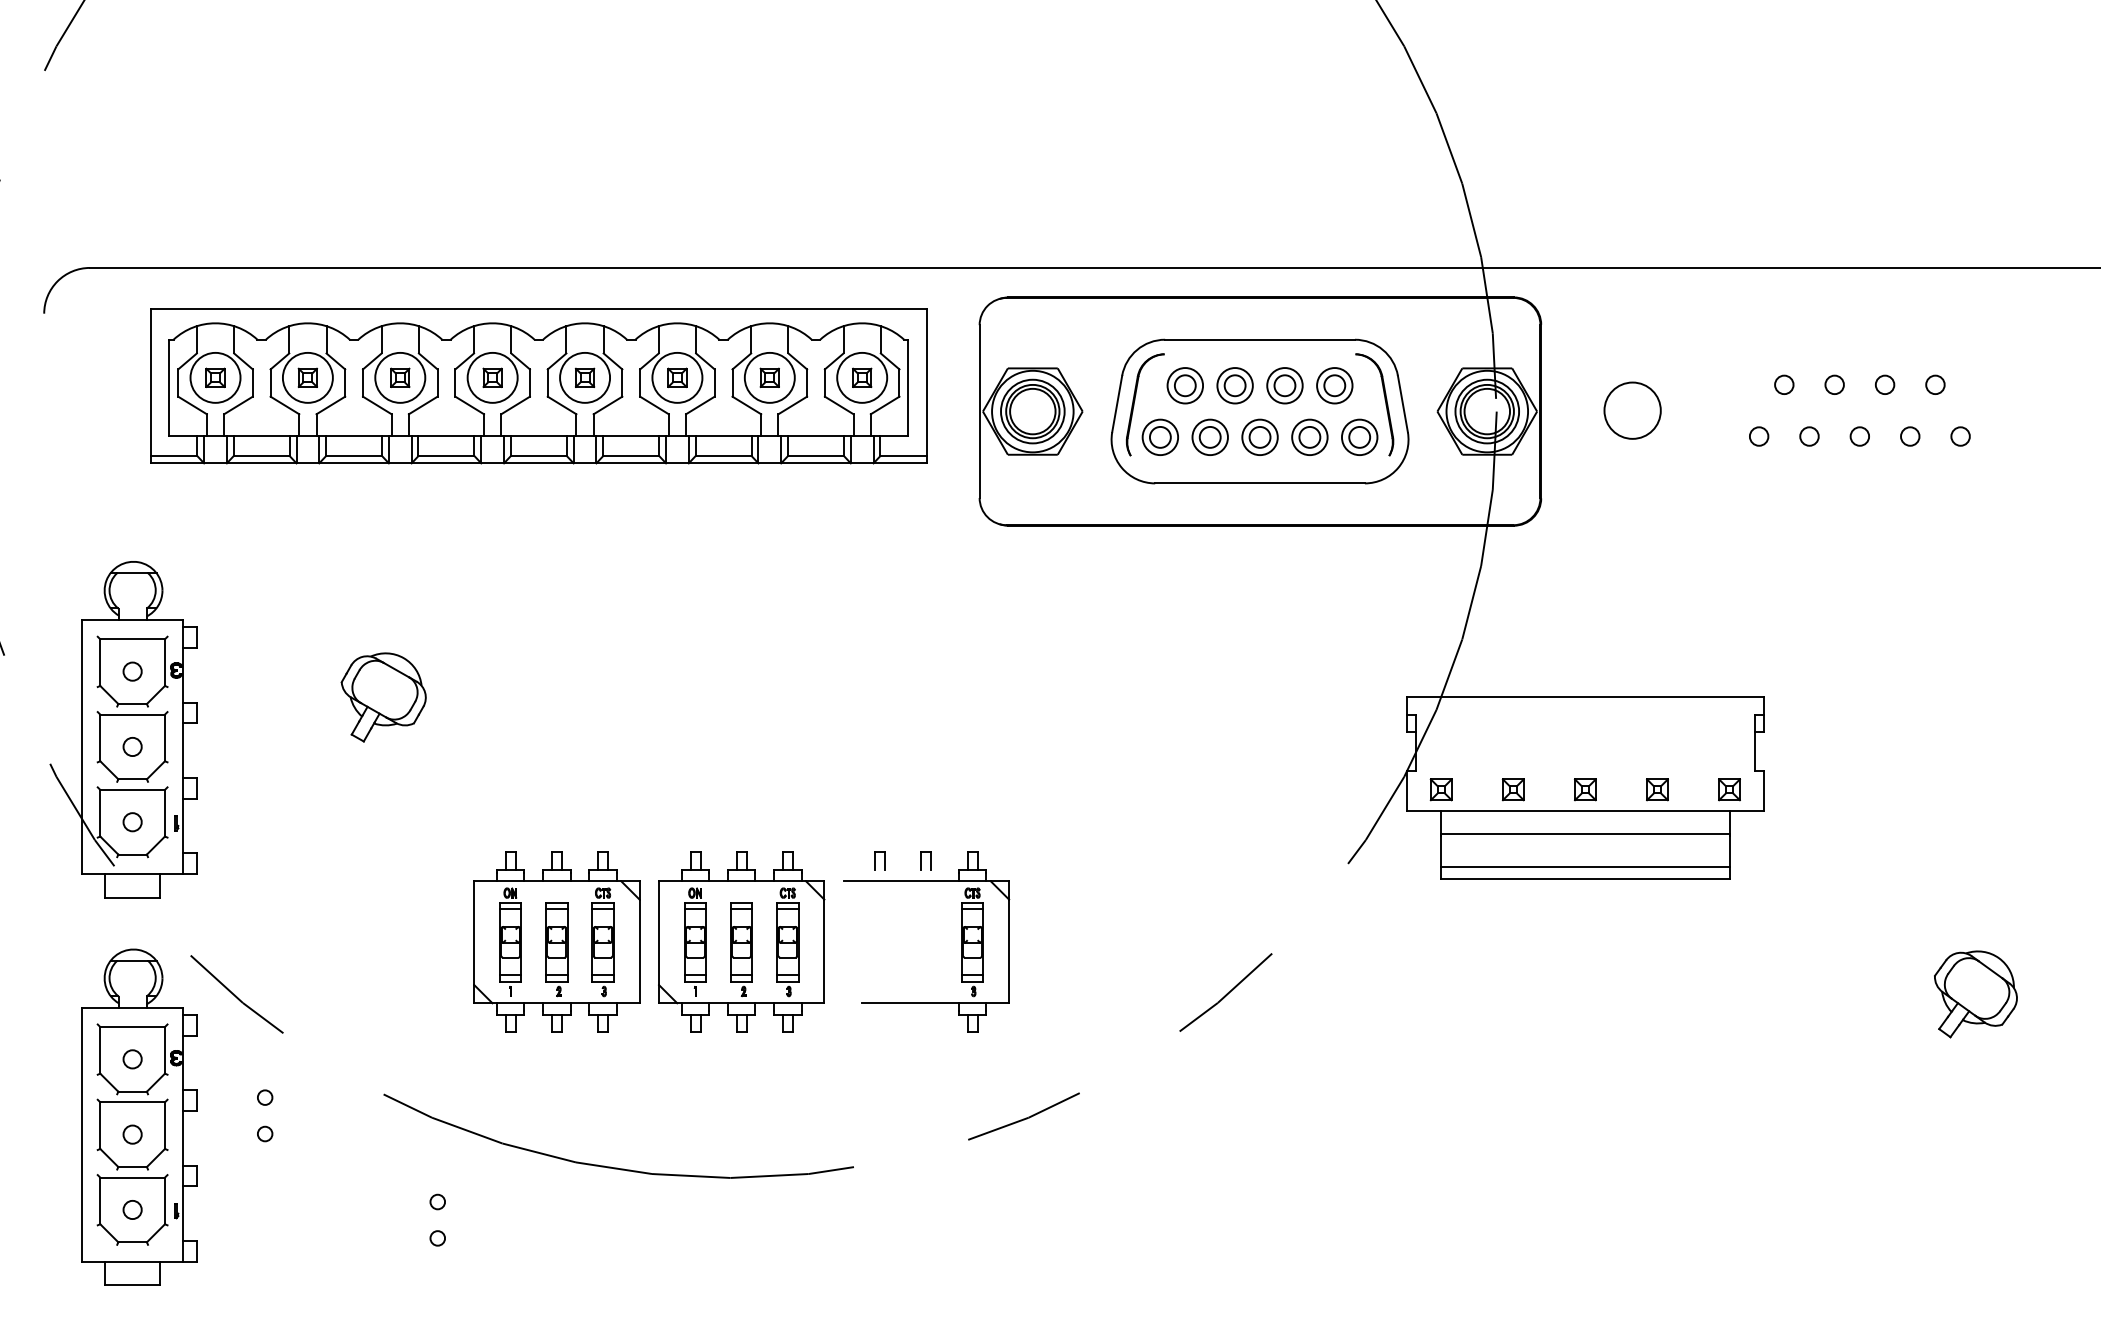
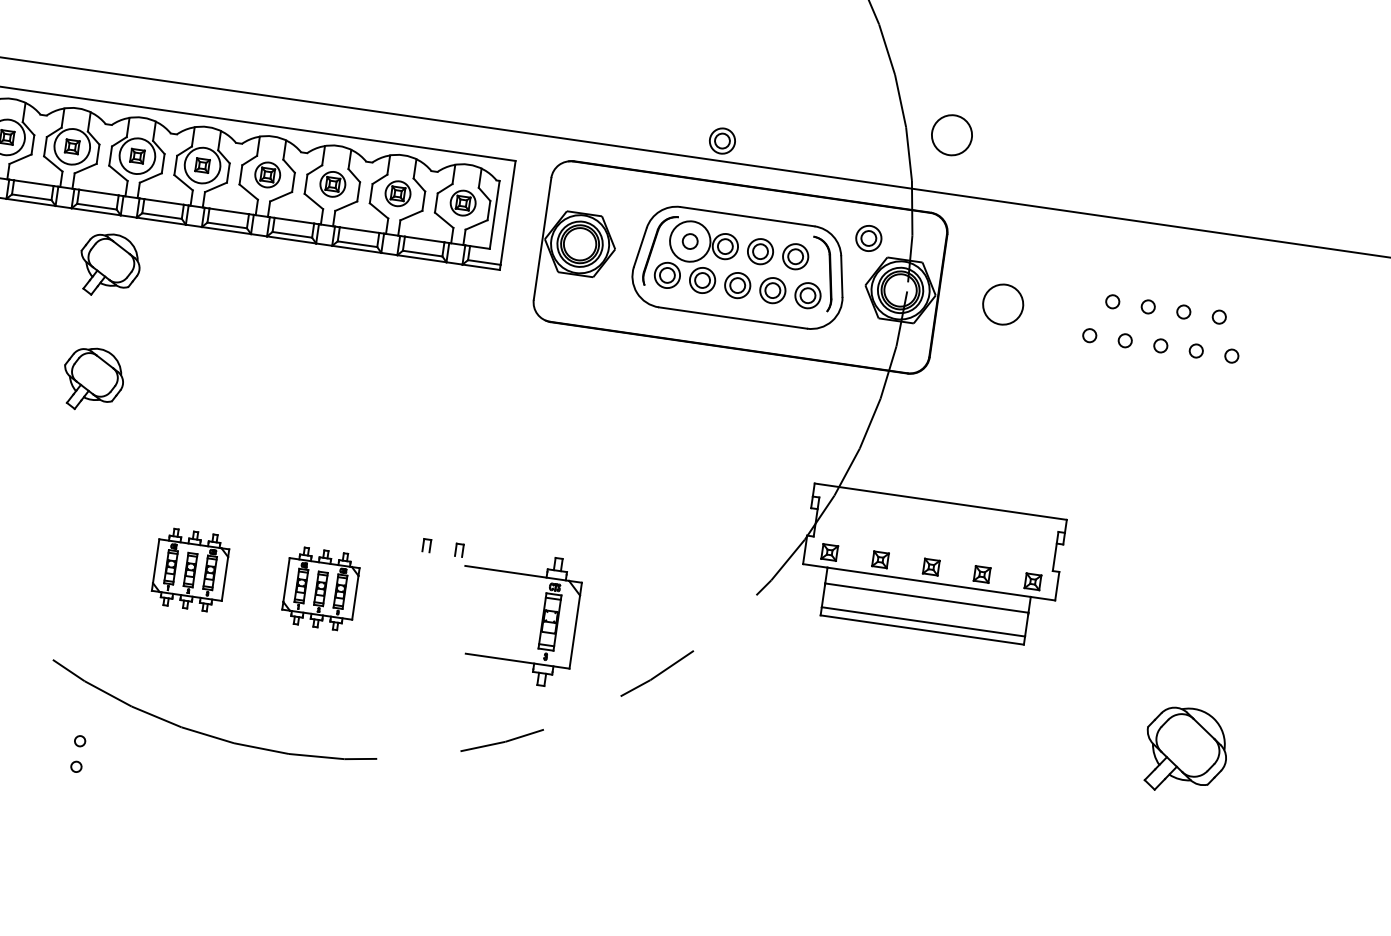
circle: (1527, 185) -> (951, 135), added
part: (1209, 239) -> (722, 140), added
part: (1432, 345) -> (868, 238), added
circle: (585, 377) -> (268, 174), size x0.7
circle: (677, 377) -> (332, 184), size x0.7
circle: (769, 377) -> (397, 193), size x0.7
circle: (862, 377) -> (463, 202), size x0.7
circle: (1185, 385) -> (690, 241), size x1.6
part: (383, 535) -> (109, 265), added
part: (556, 941) -> (190, 569), size x0.6
part: (741, 941) -> (320, 588), size x0.6
part: (961, 941) -> (542, 620), moved
part: (1975, 994) -> (1185, 751), size x1.4

